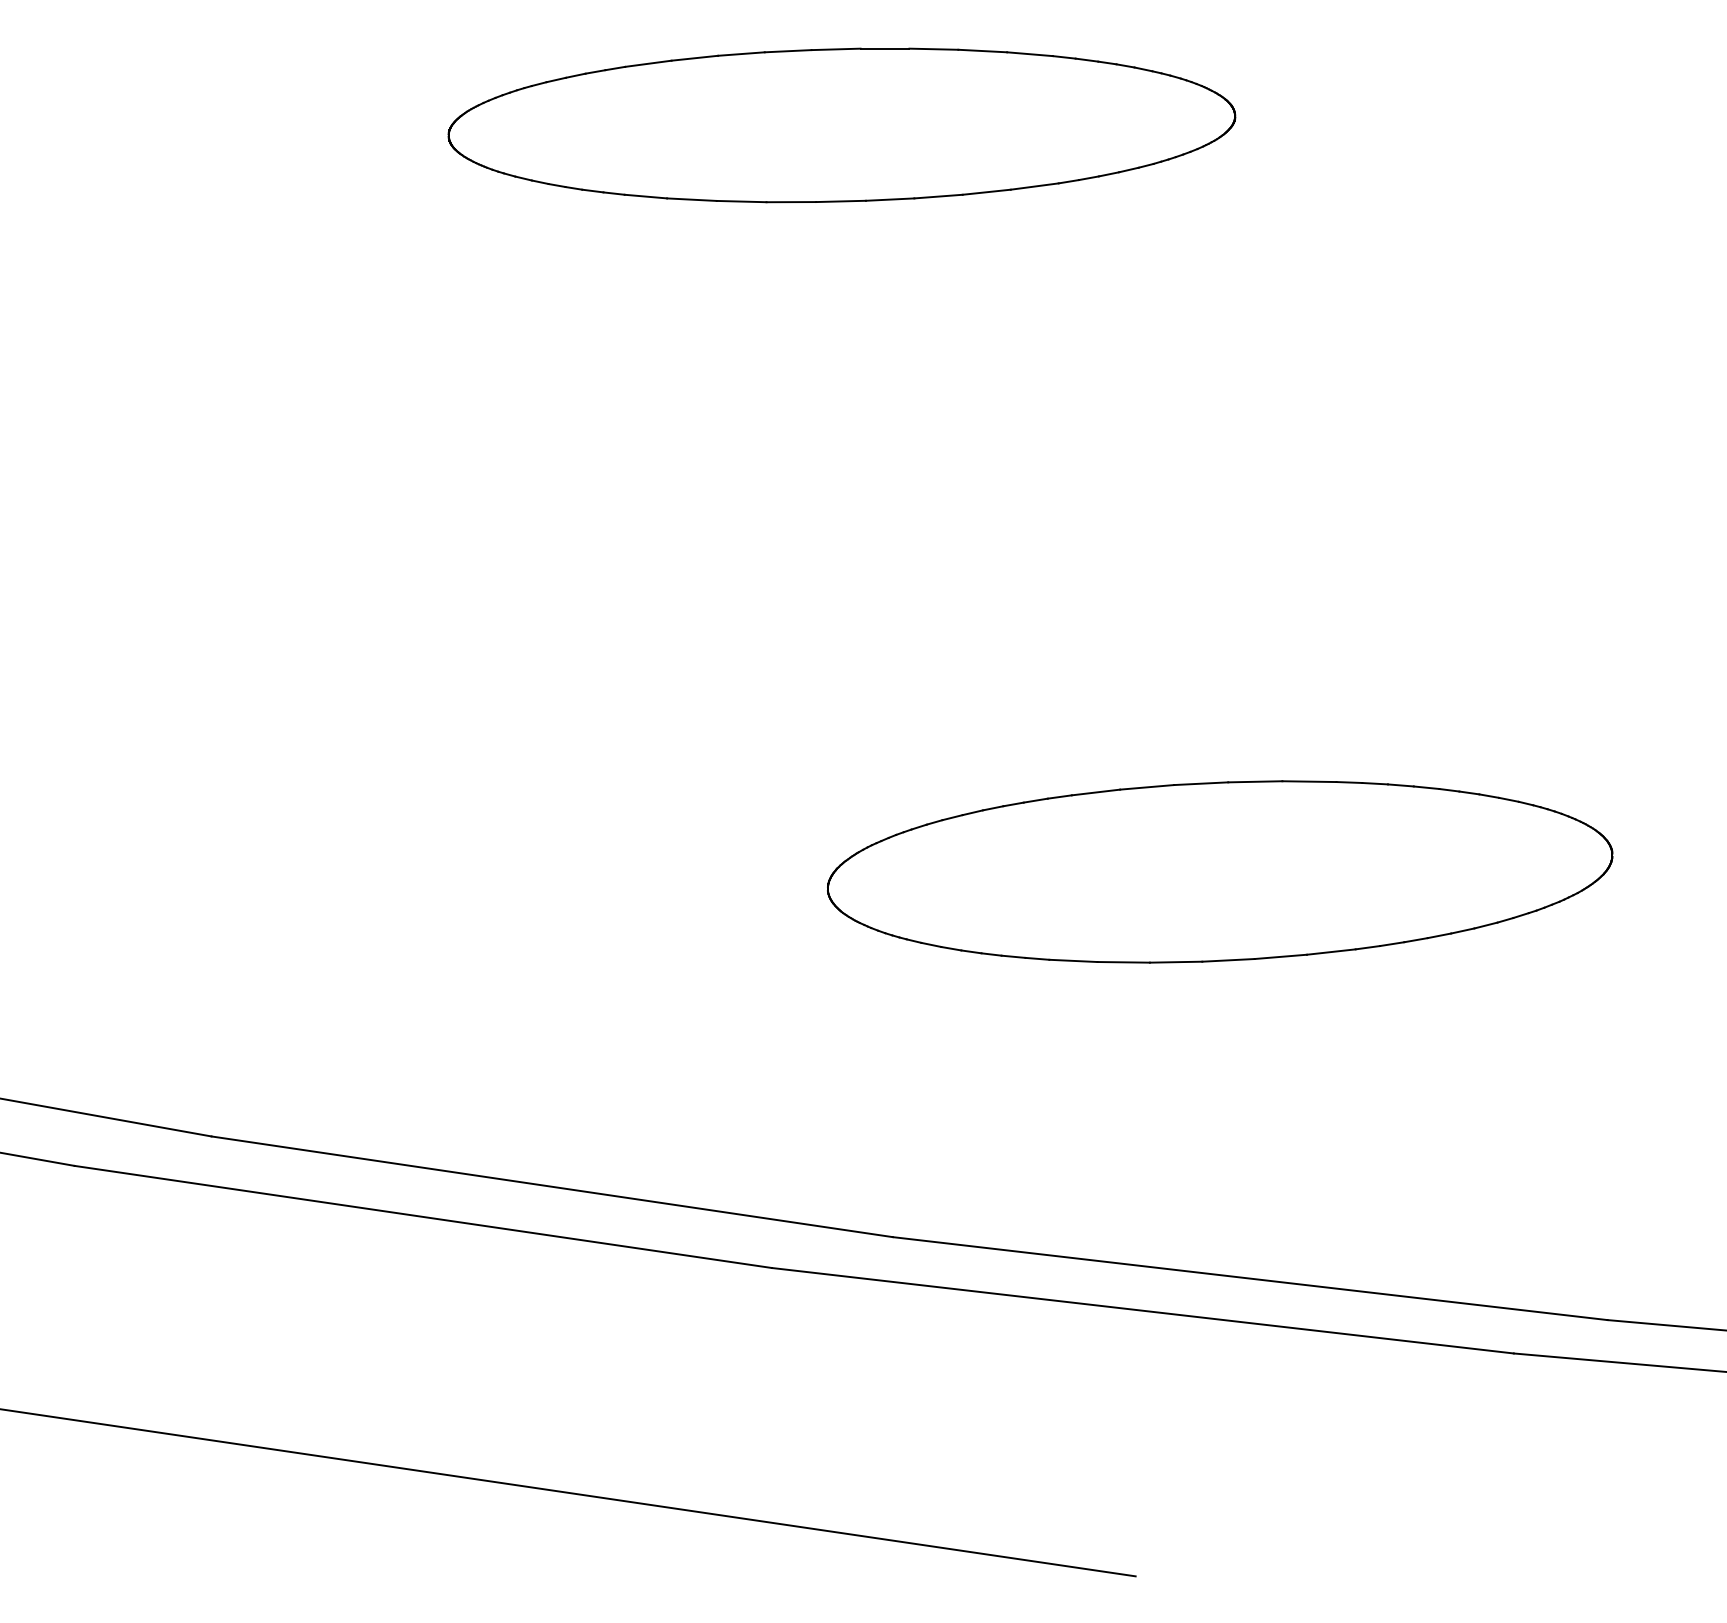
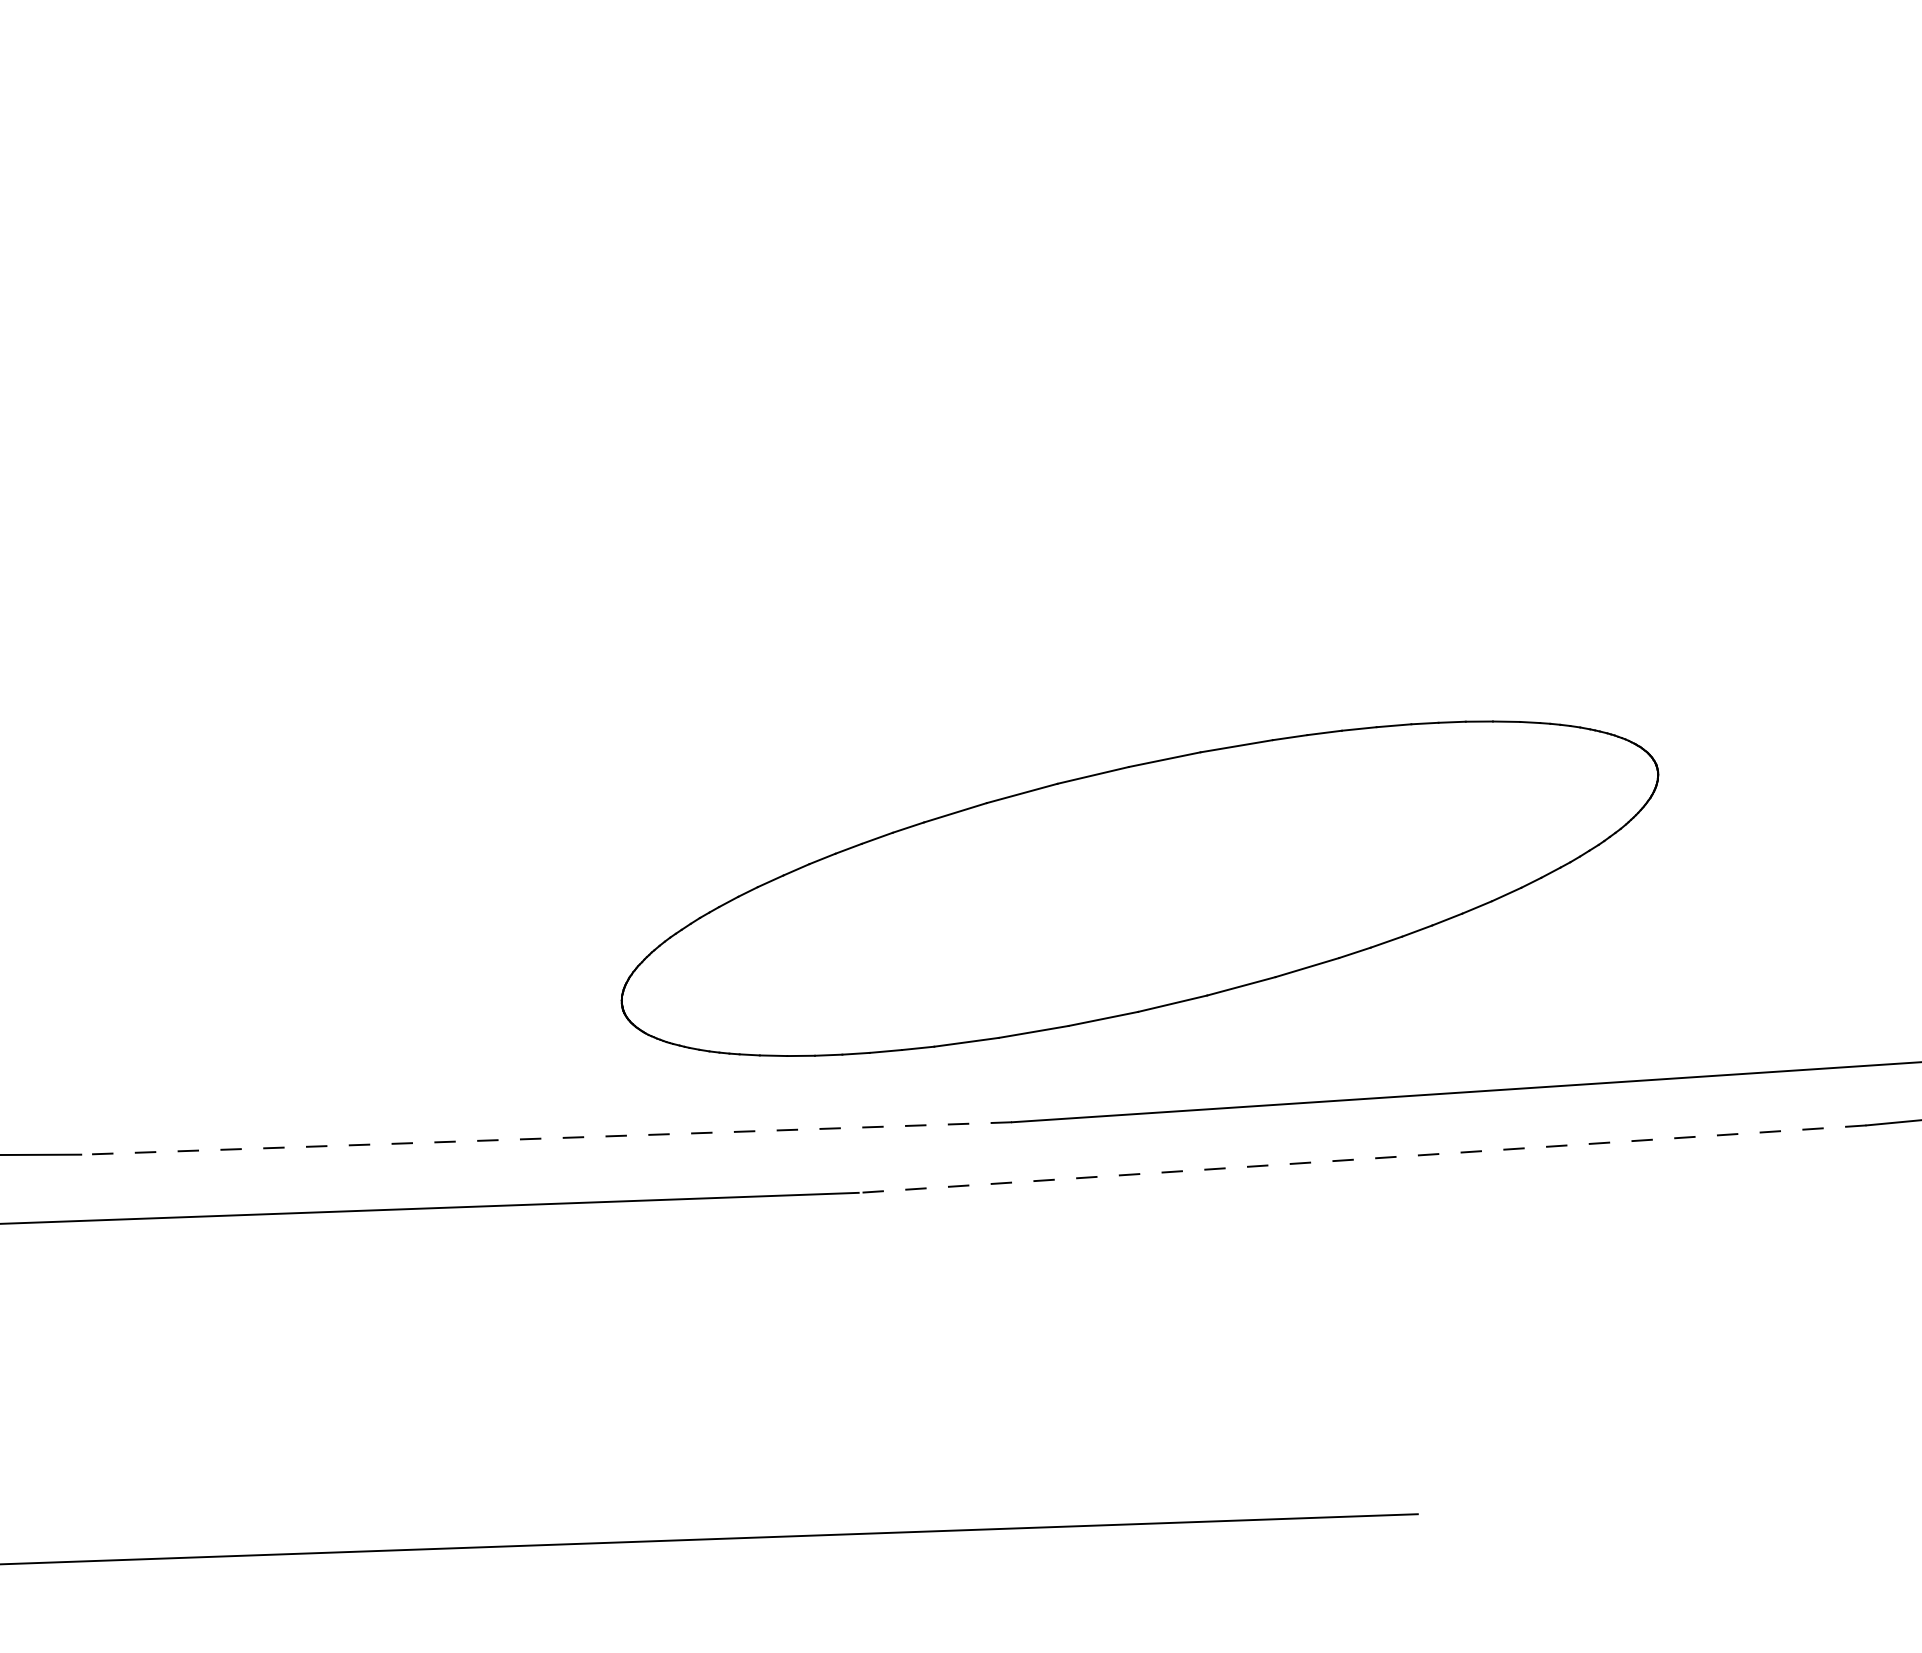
part: (1220, 871) -> (1140, 887), moved
line: (551, 1186) -> (545, 1138), solid -> dashed
line: (1142, 1310) -> (1362, 1158), solid -> dashed

